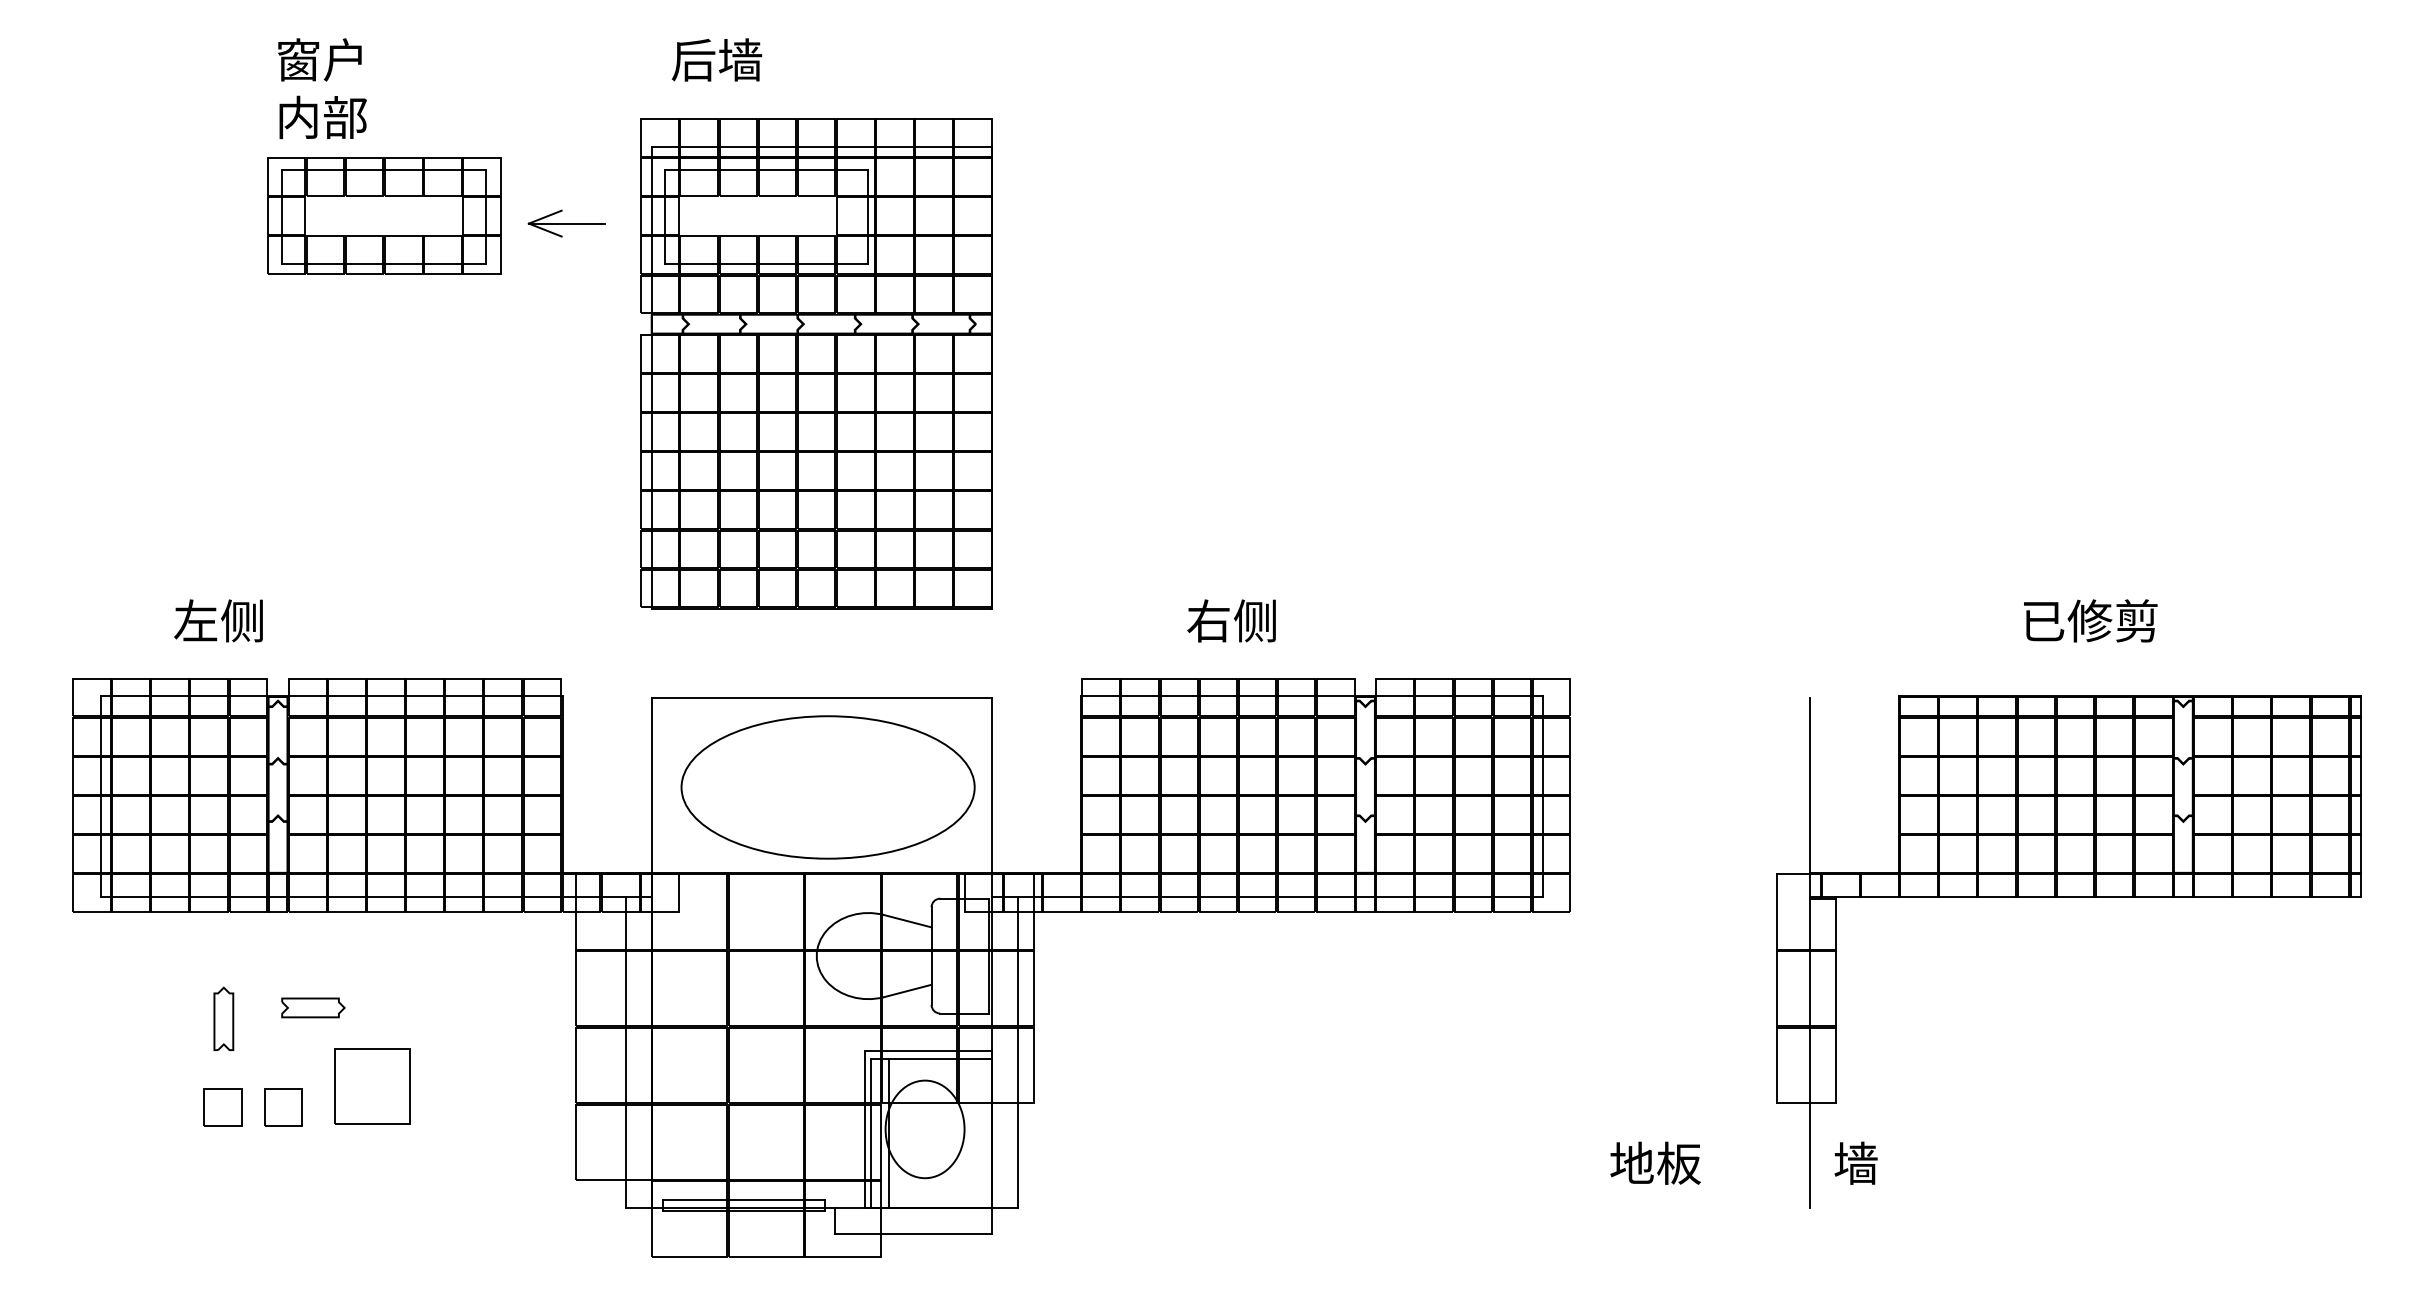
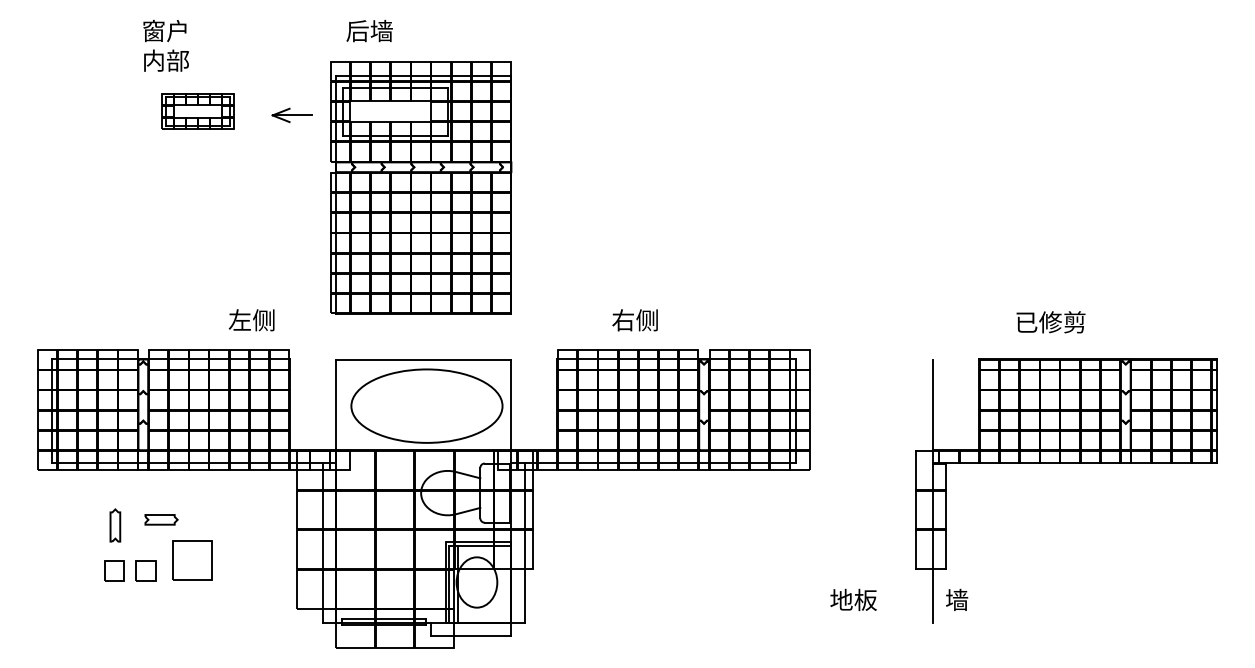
part: (383, 216) -> (197, 111), size x0.6
text: (218, 621) -> (251, 320), moved
text: (2089, 621) -> (1050, 322), moved

